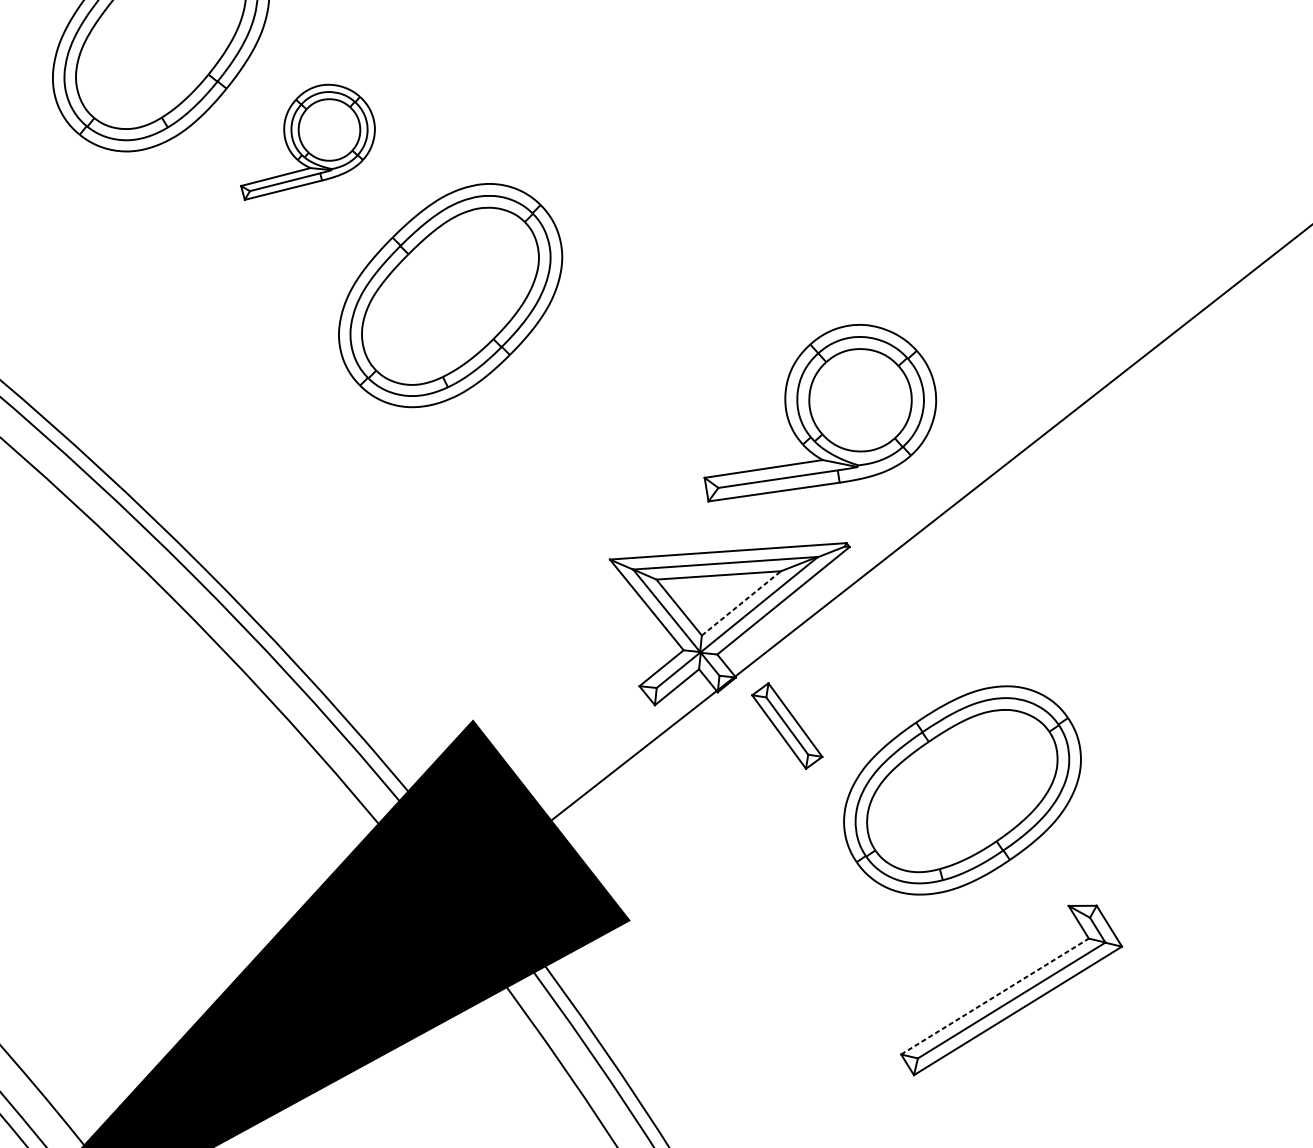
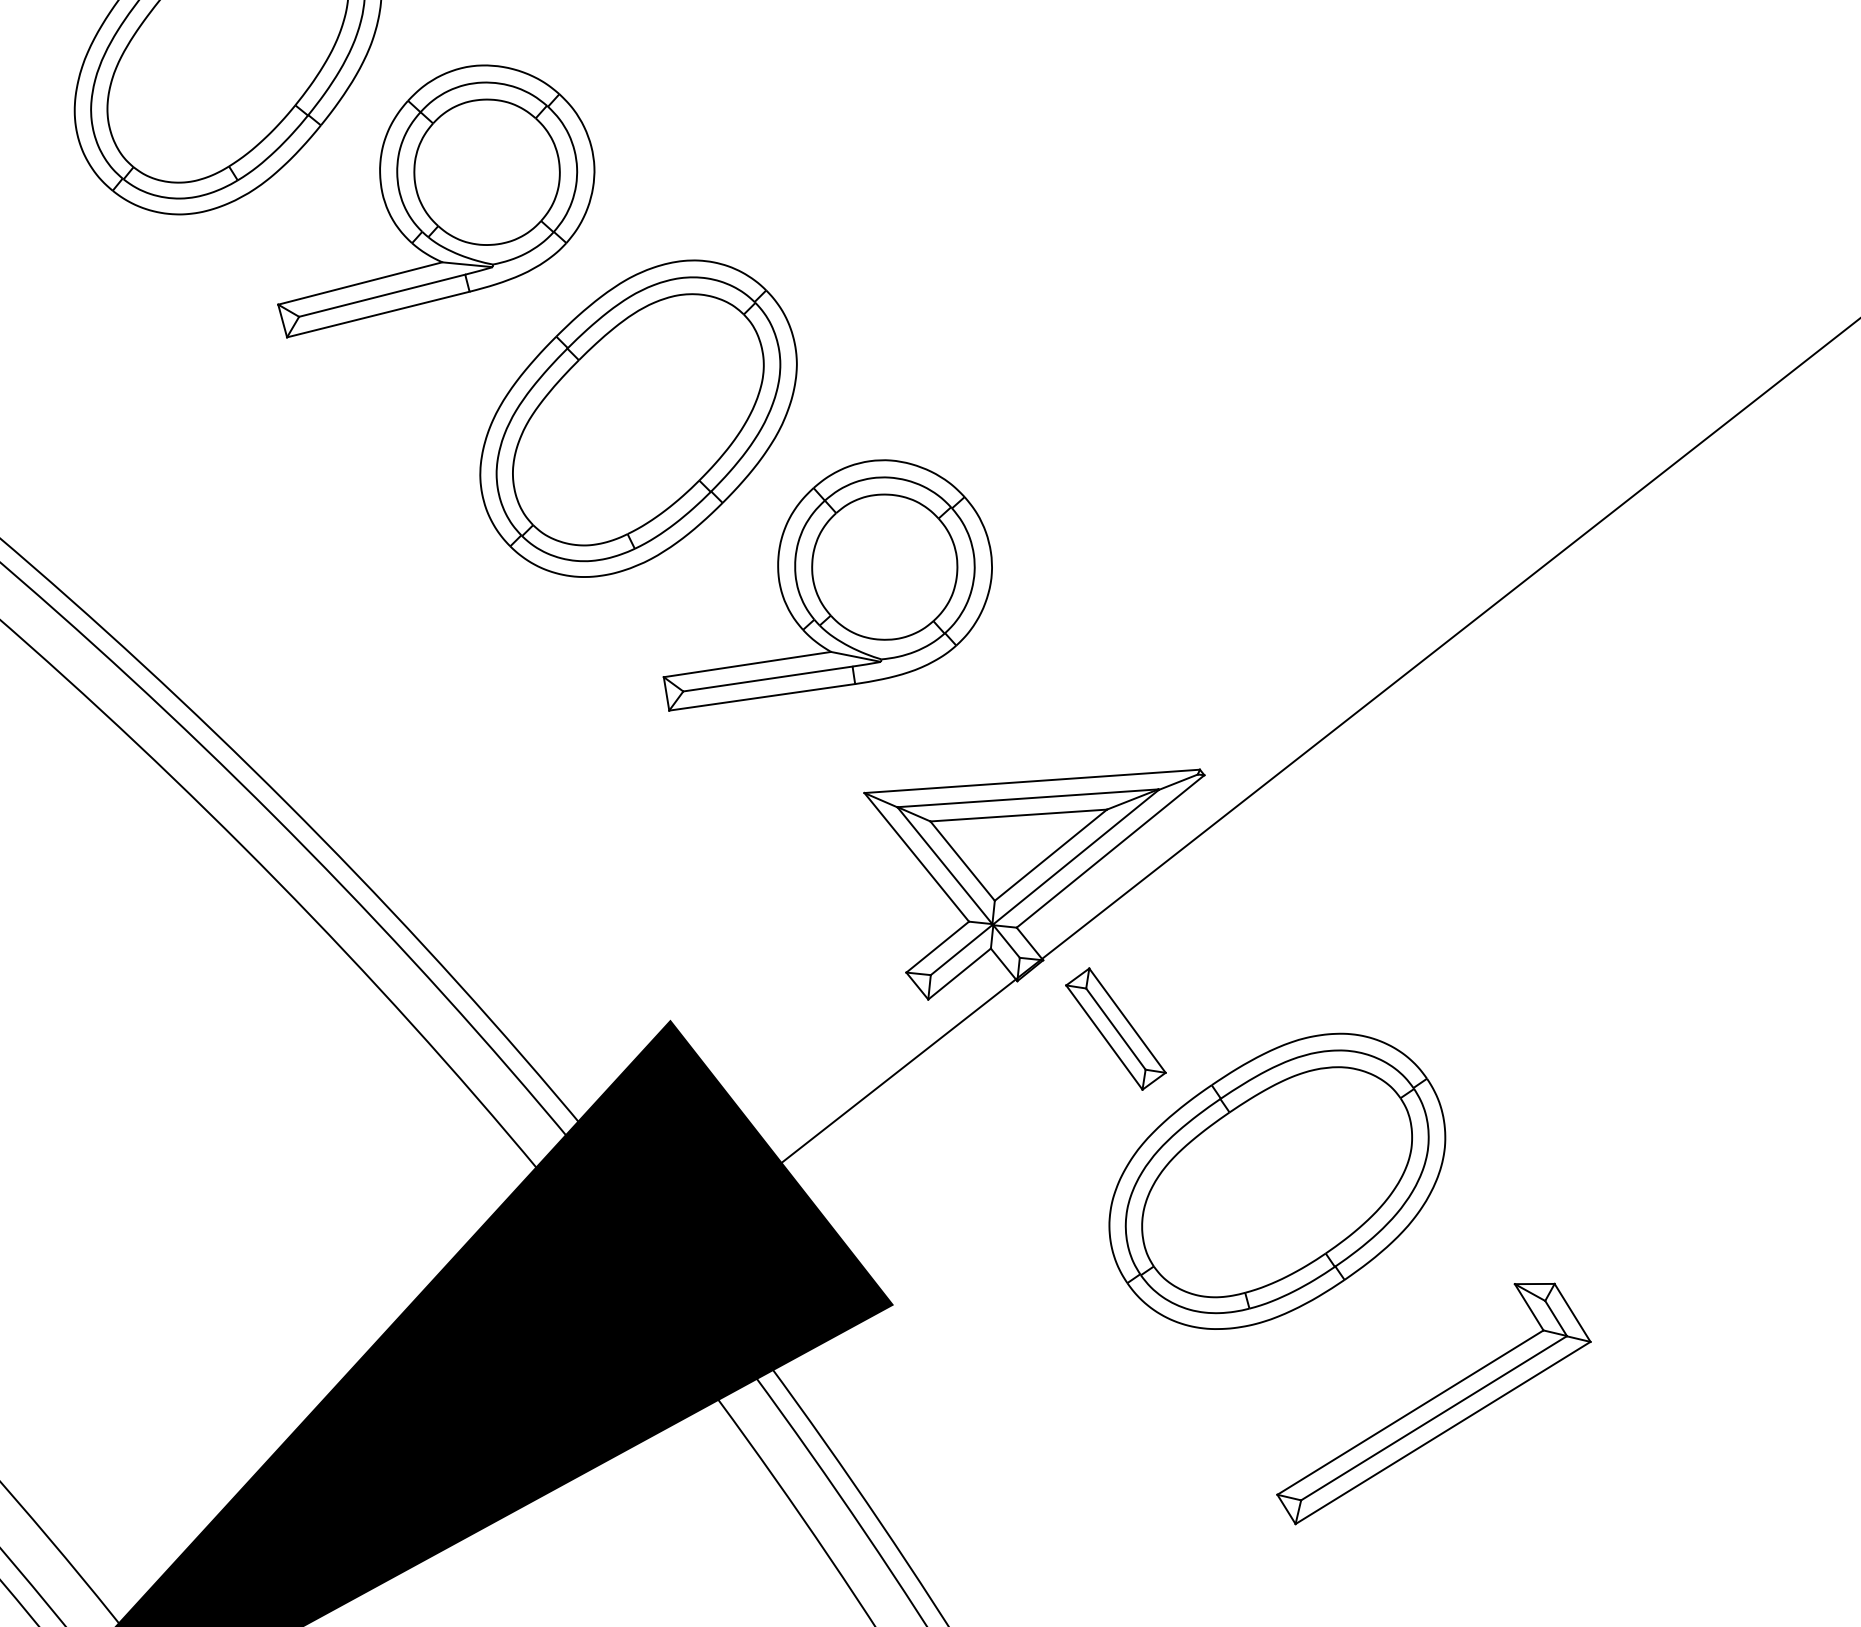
part: (308, 142) -> (436, 201), size x1.67
part: (820, 413) -> (827, 585), moved
line: (741, 602) -> (1051, 854), dashed -> solid
part: (962, 789) -> (1277, 1180), moved
line: (995, 996) -> (1410, 1412), dashed -> solid

